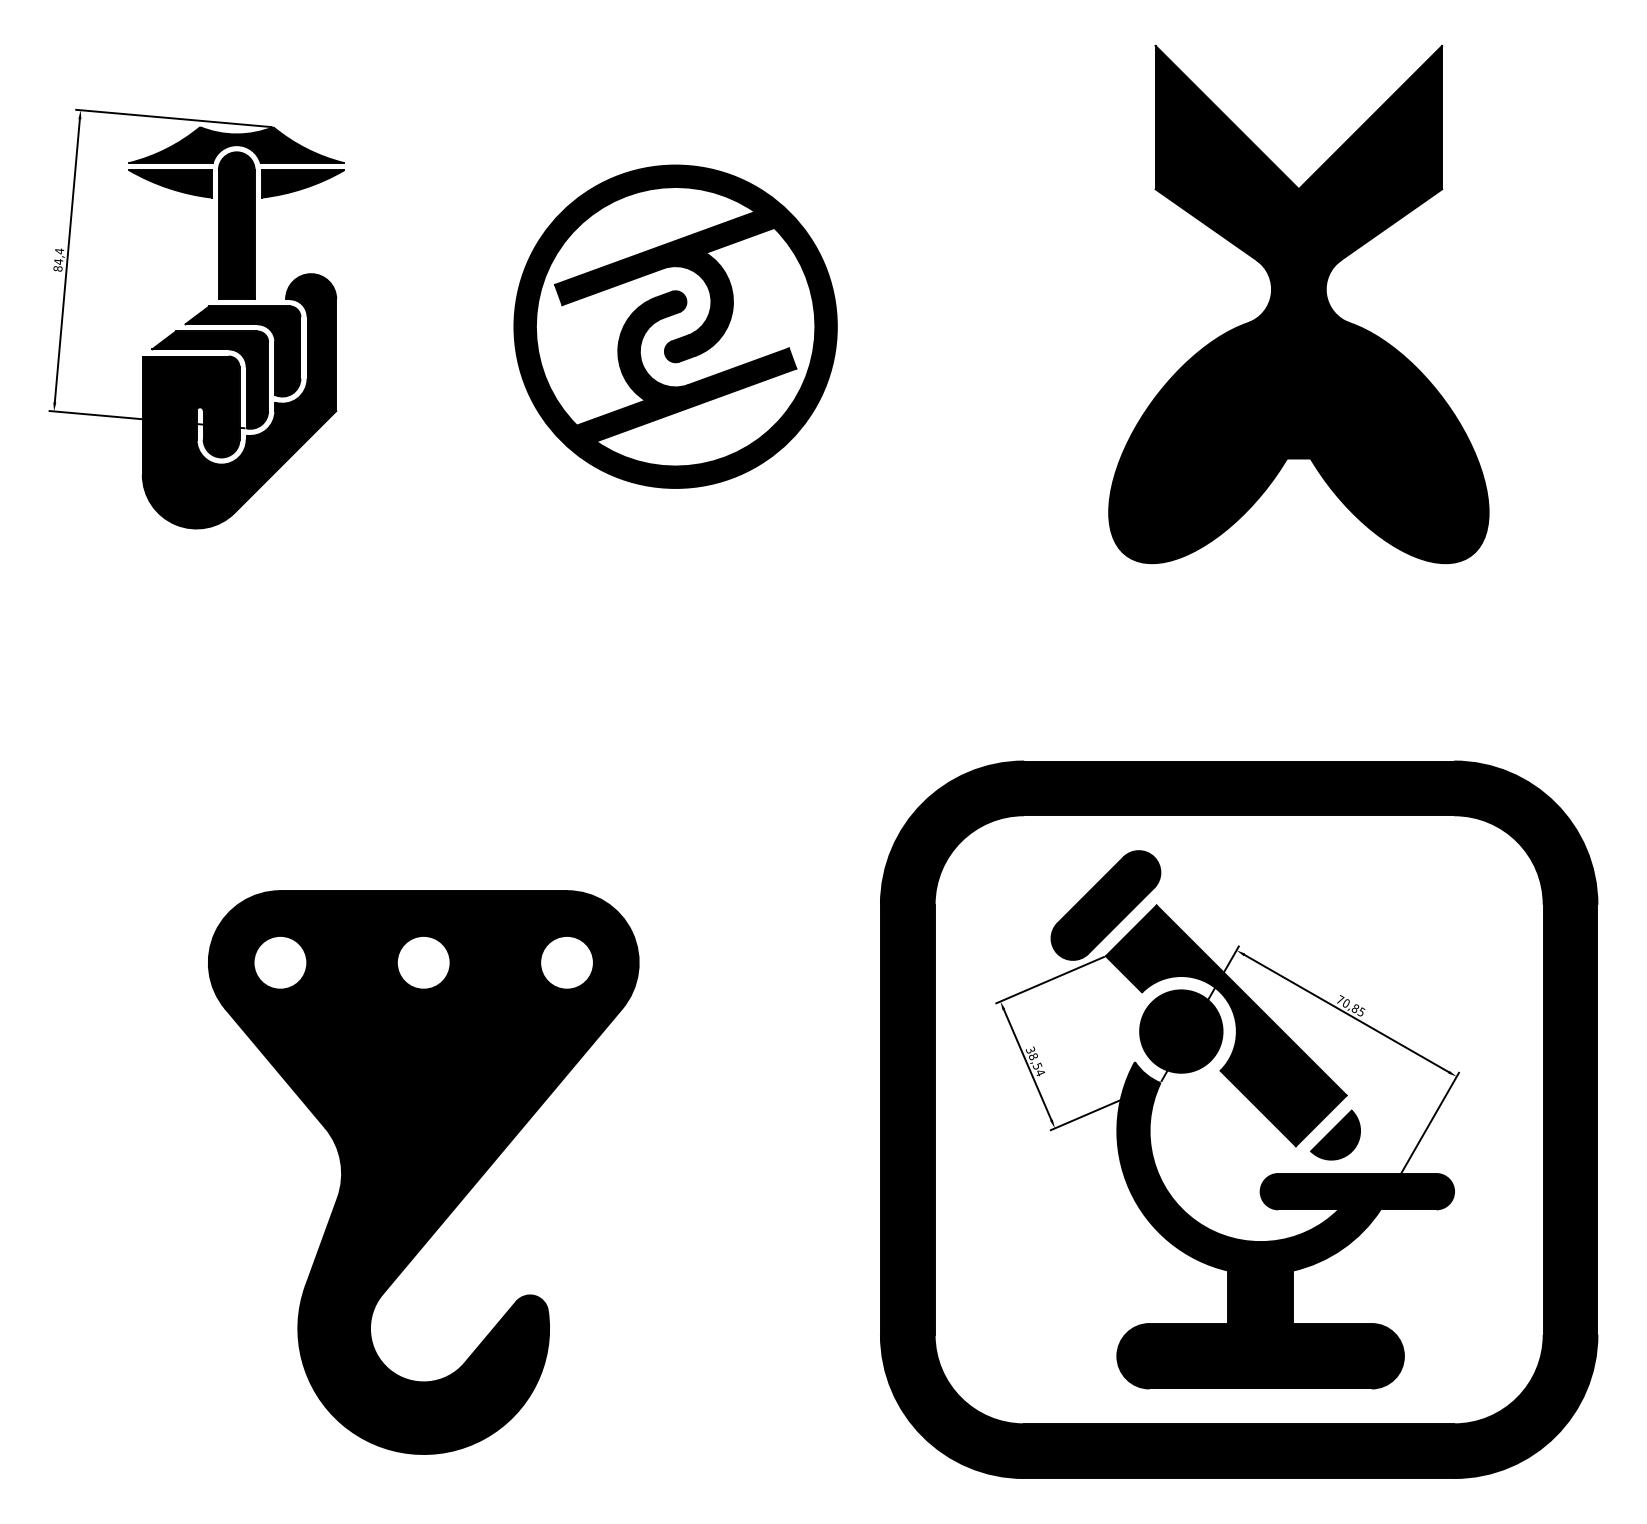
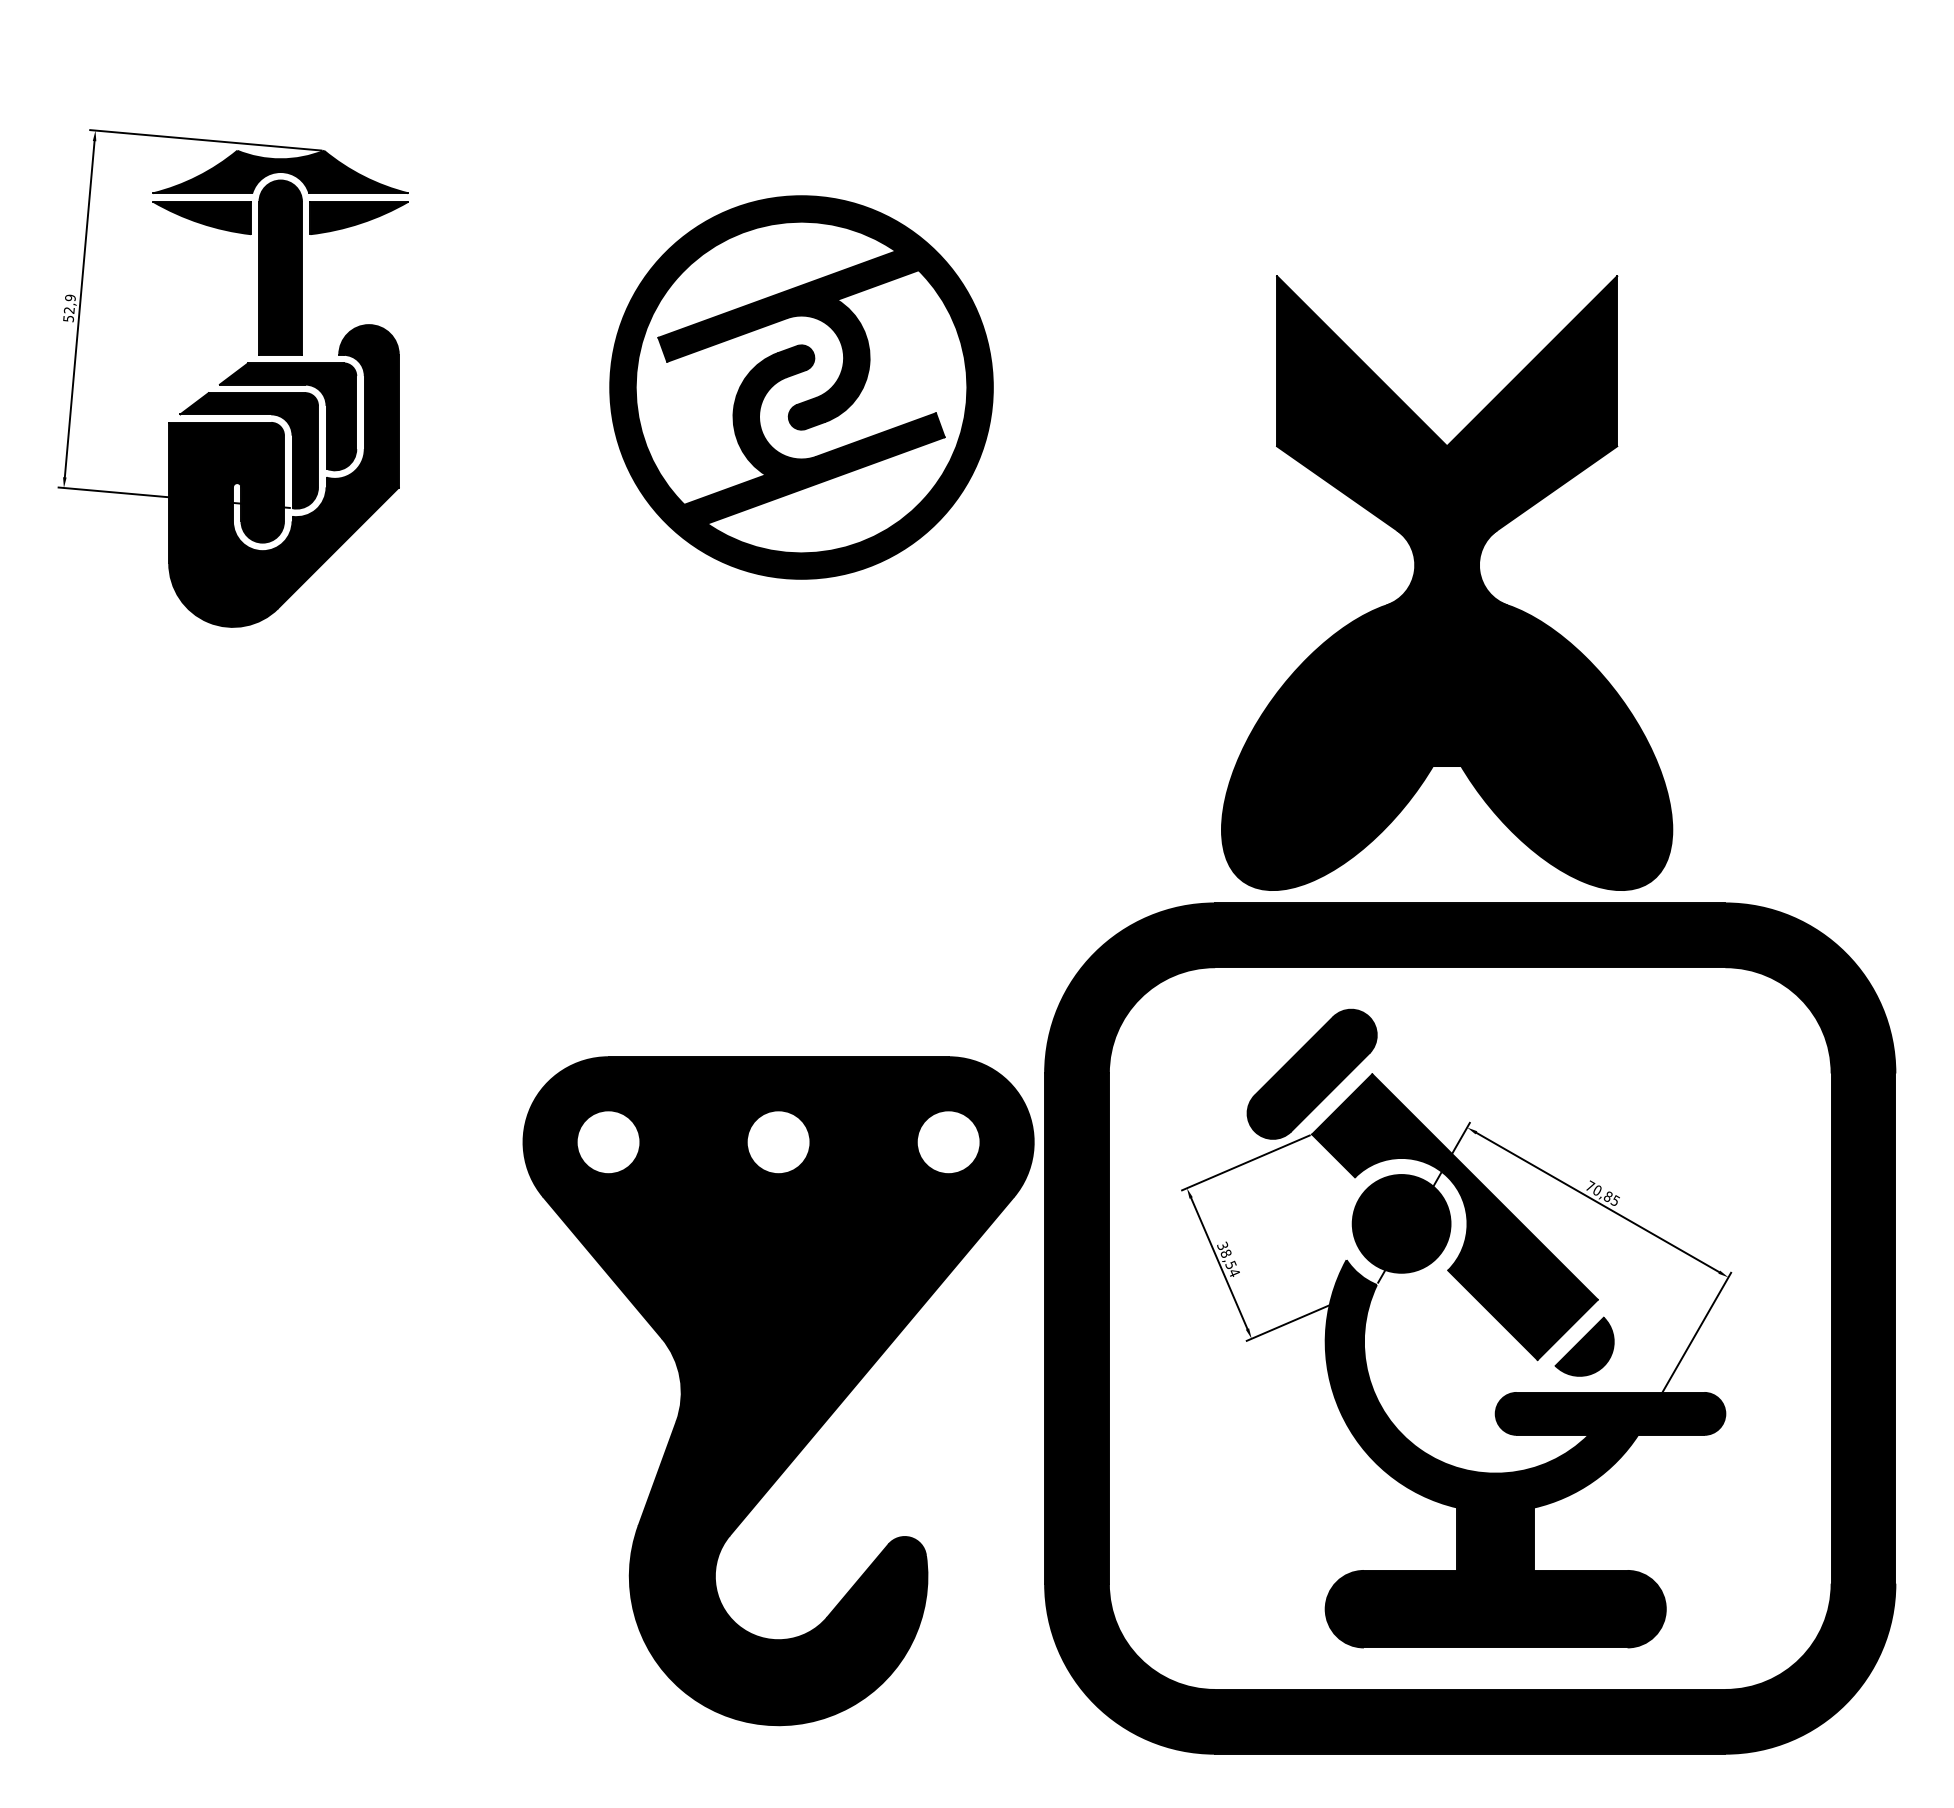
text: (58, 260) -> (69, 308), 84,4 -> 52,9
part: (1299, 303) -> (1447, 582), moved
part: (423, 1172) -> (778, 1391), moved

